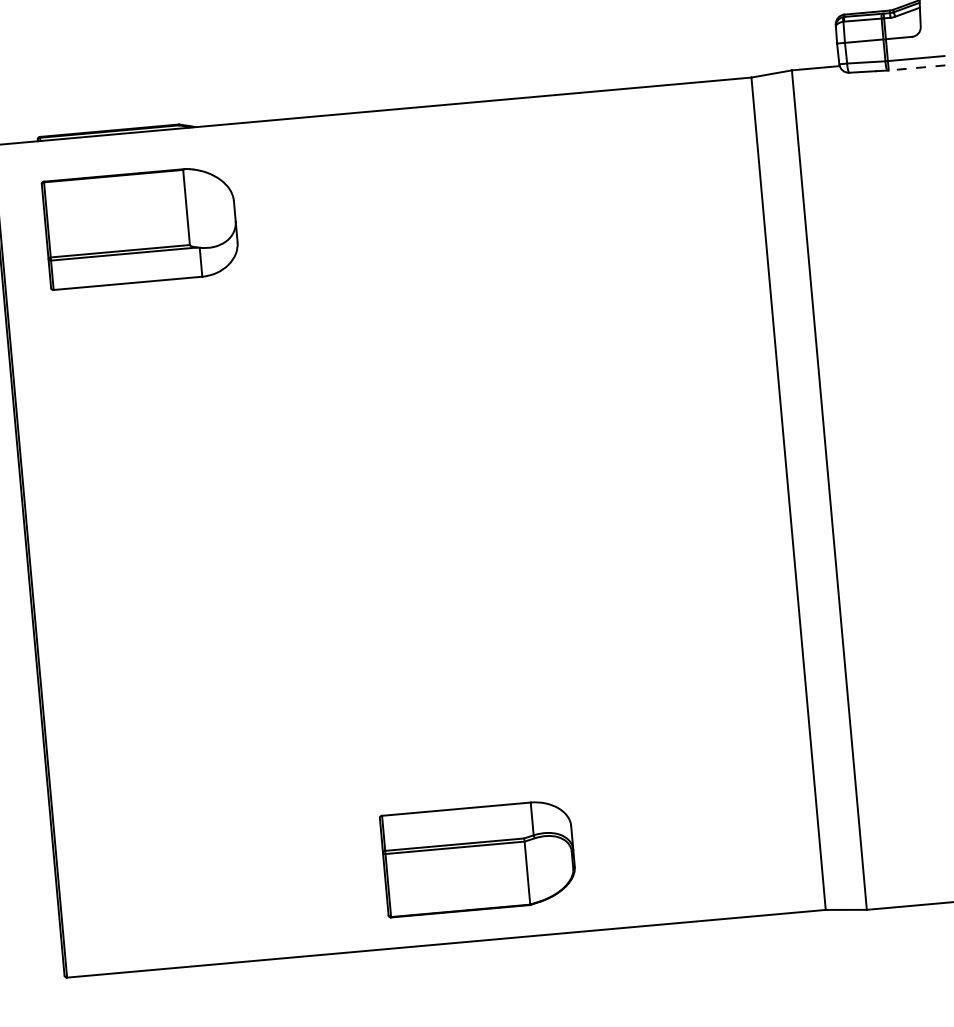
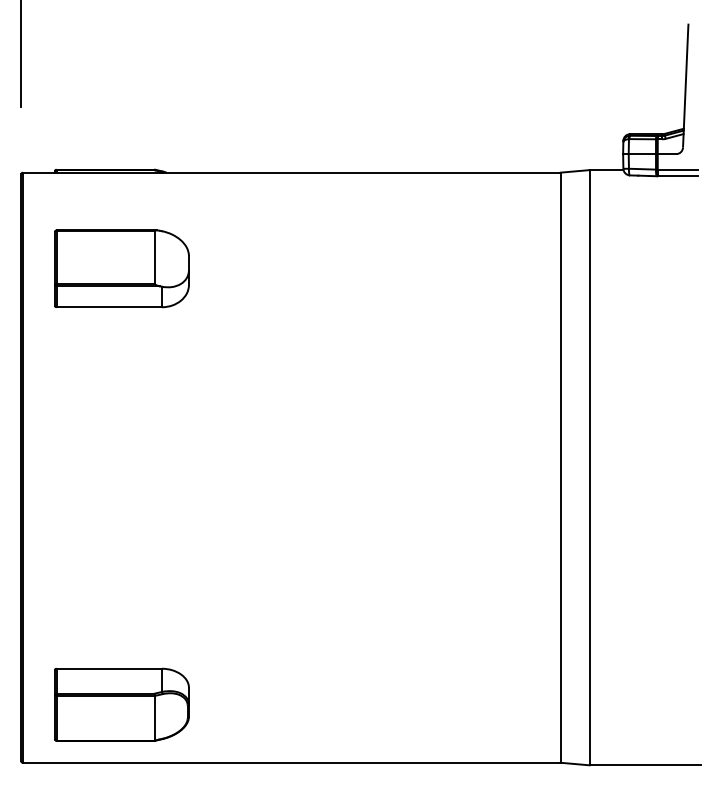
line: (916, 68) -> (677, 176), dashed -> solid
part: (140, 227) -> (121, 268), moved
part: (478, 858) -> (121, 704), moved

